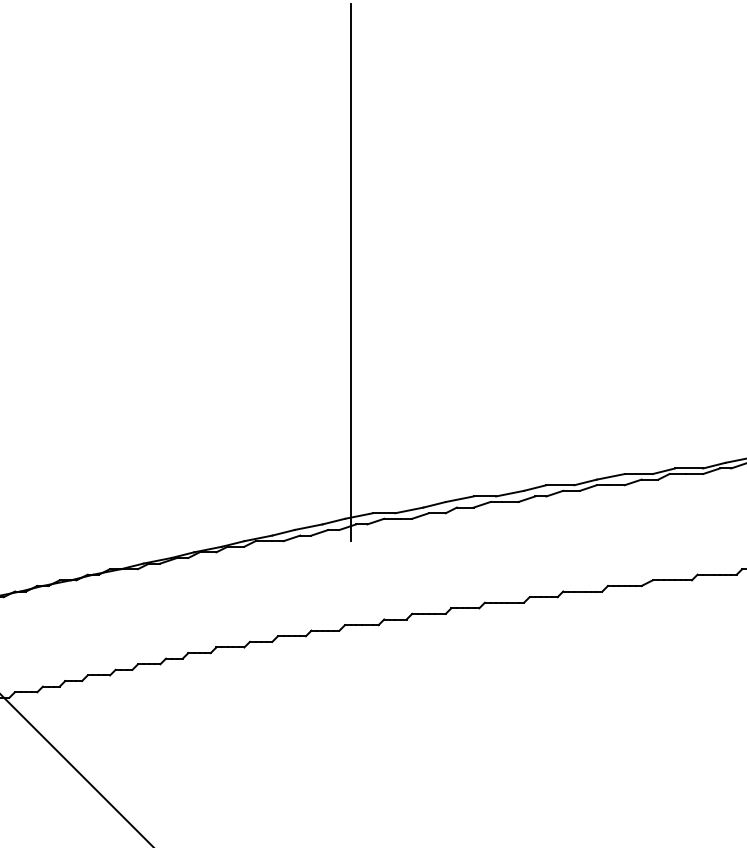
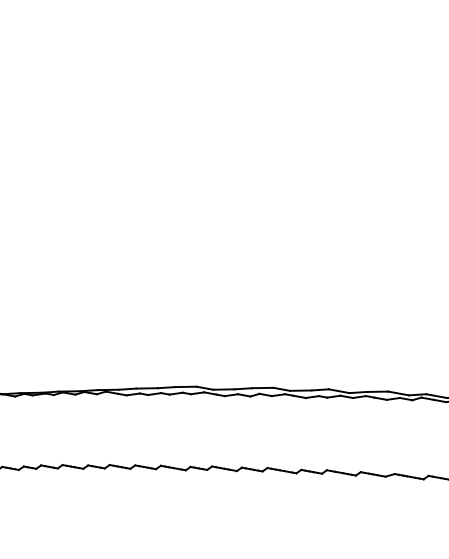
line: (350, 272) -> (212, 205), removed

